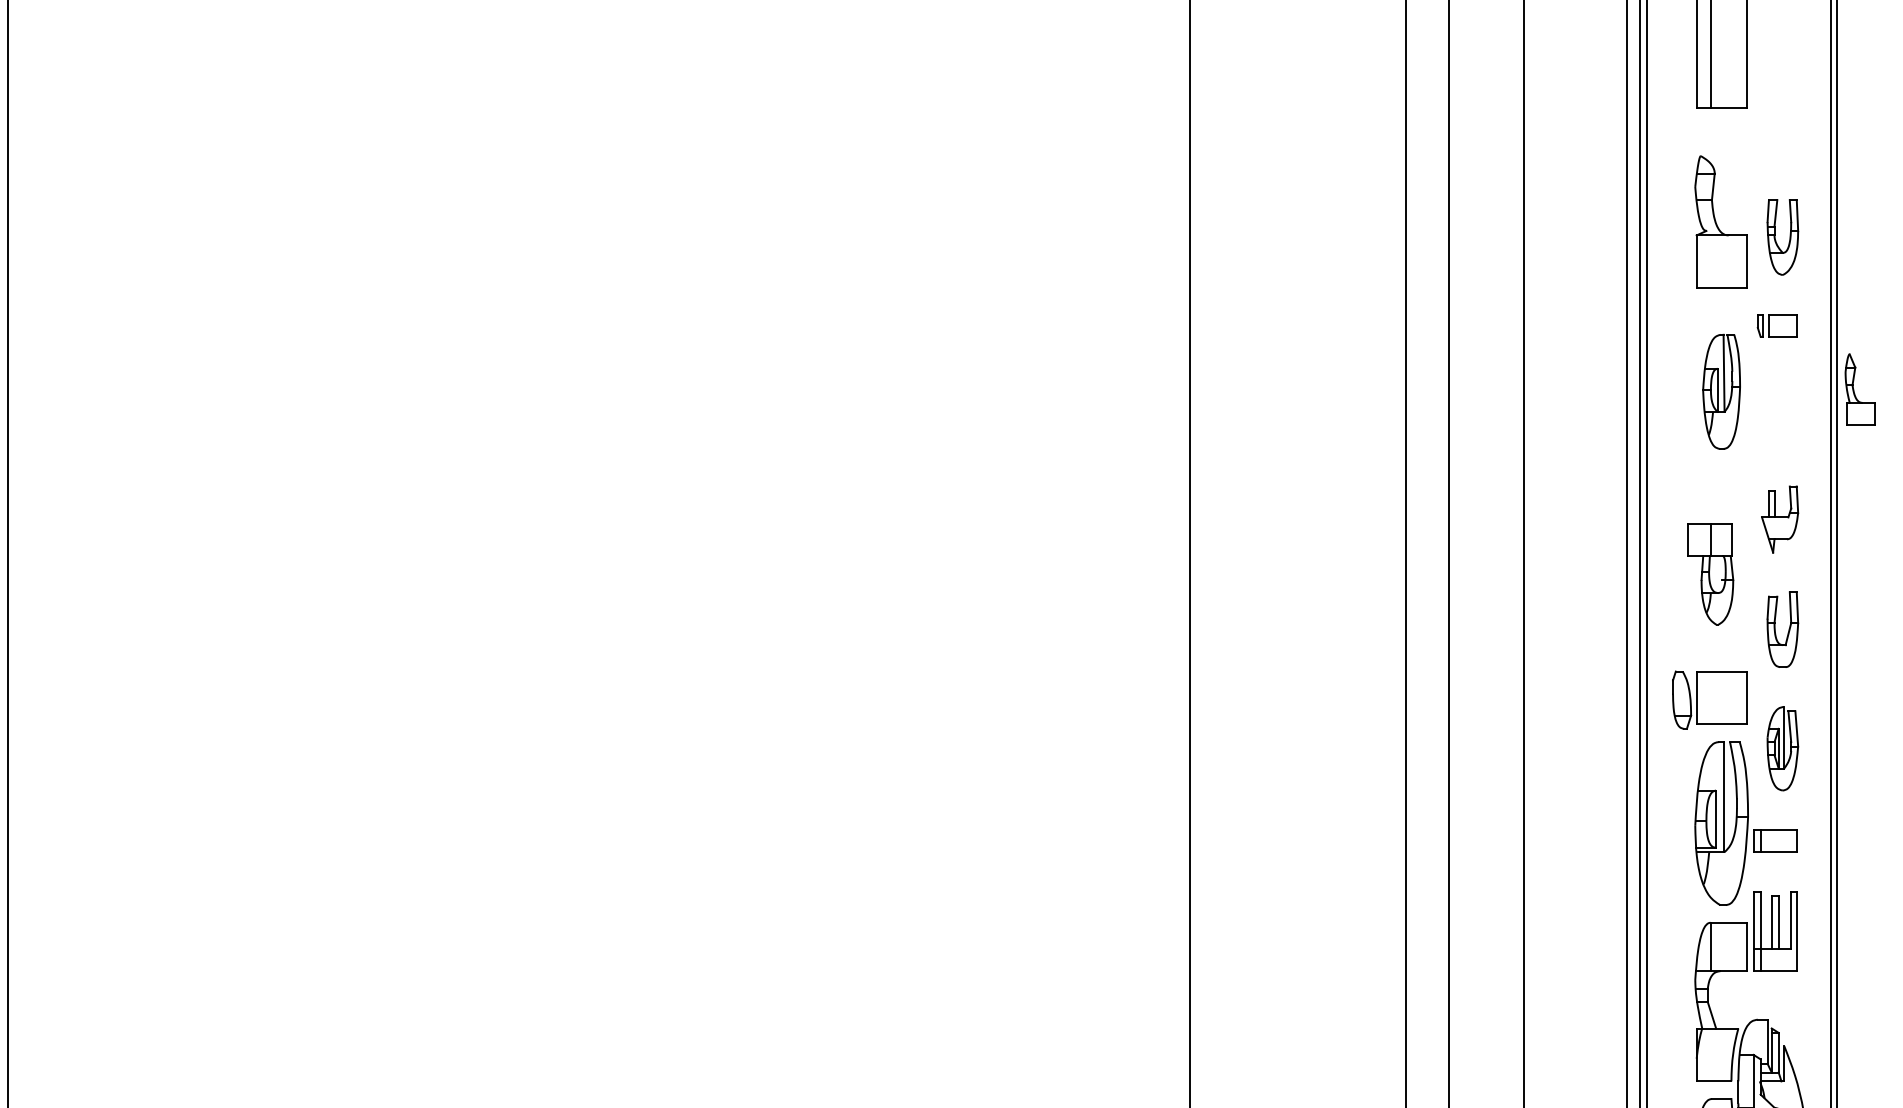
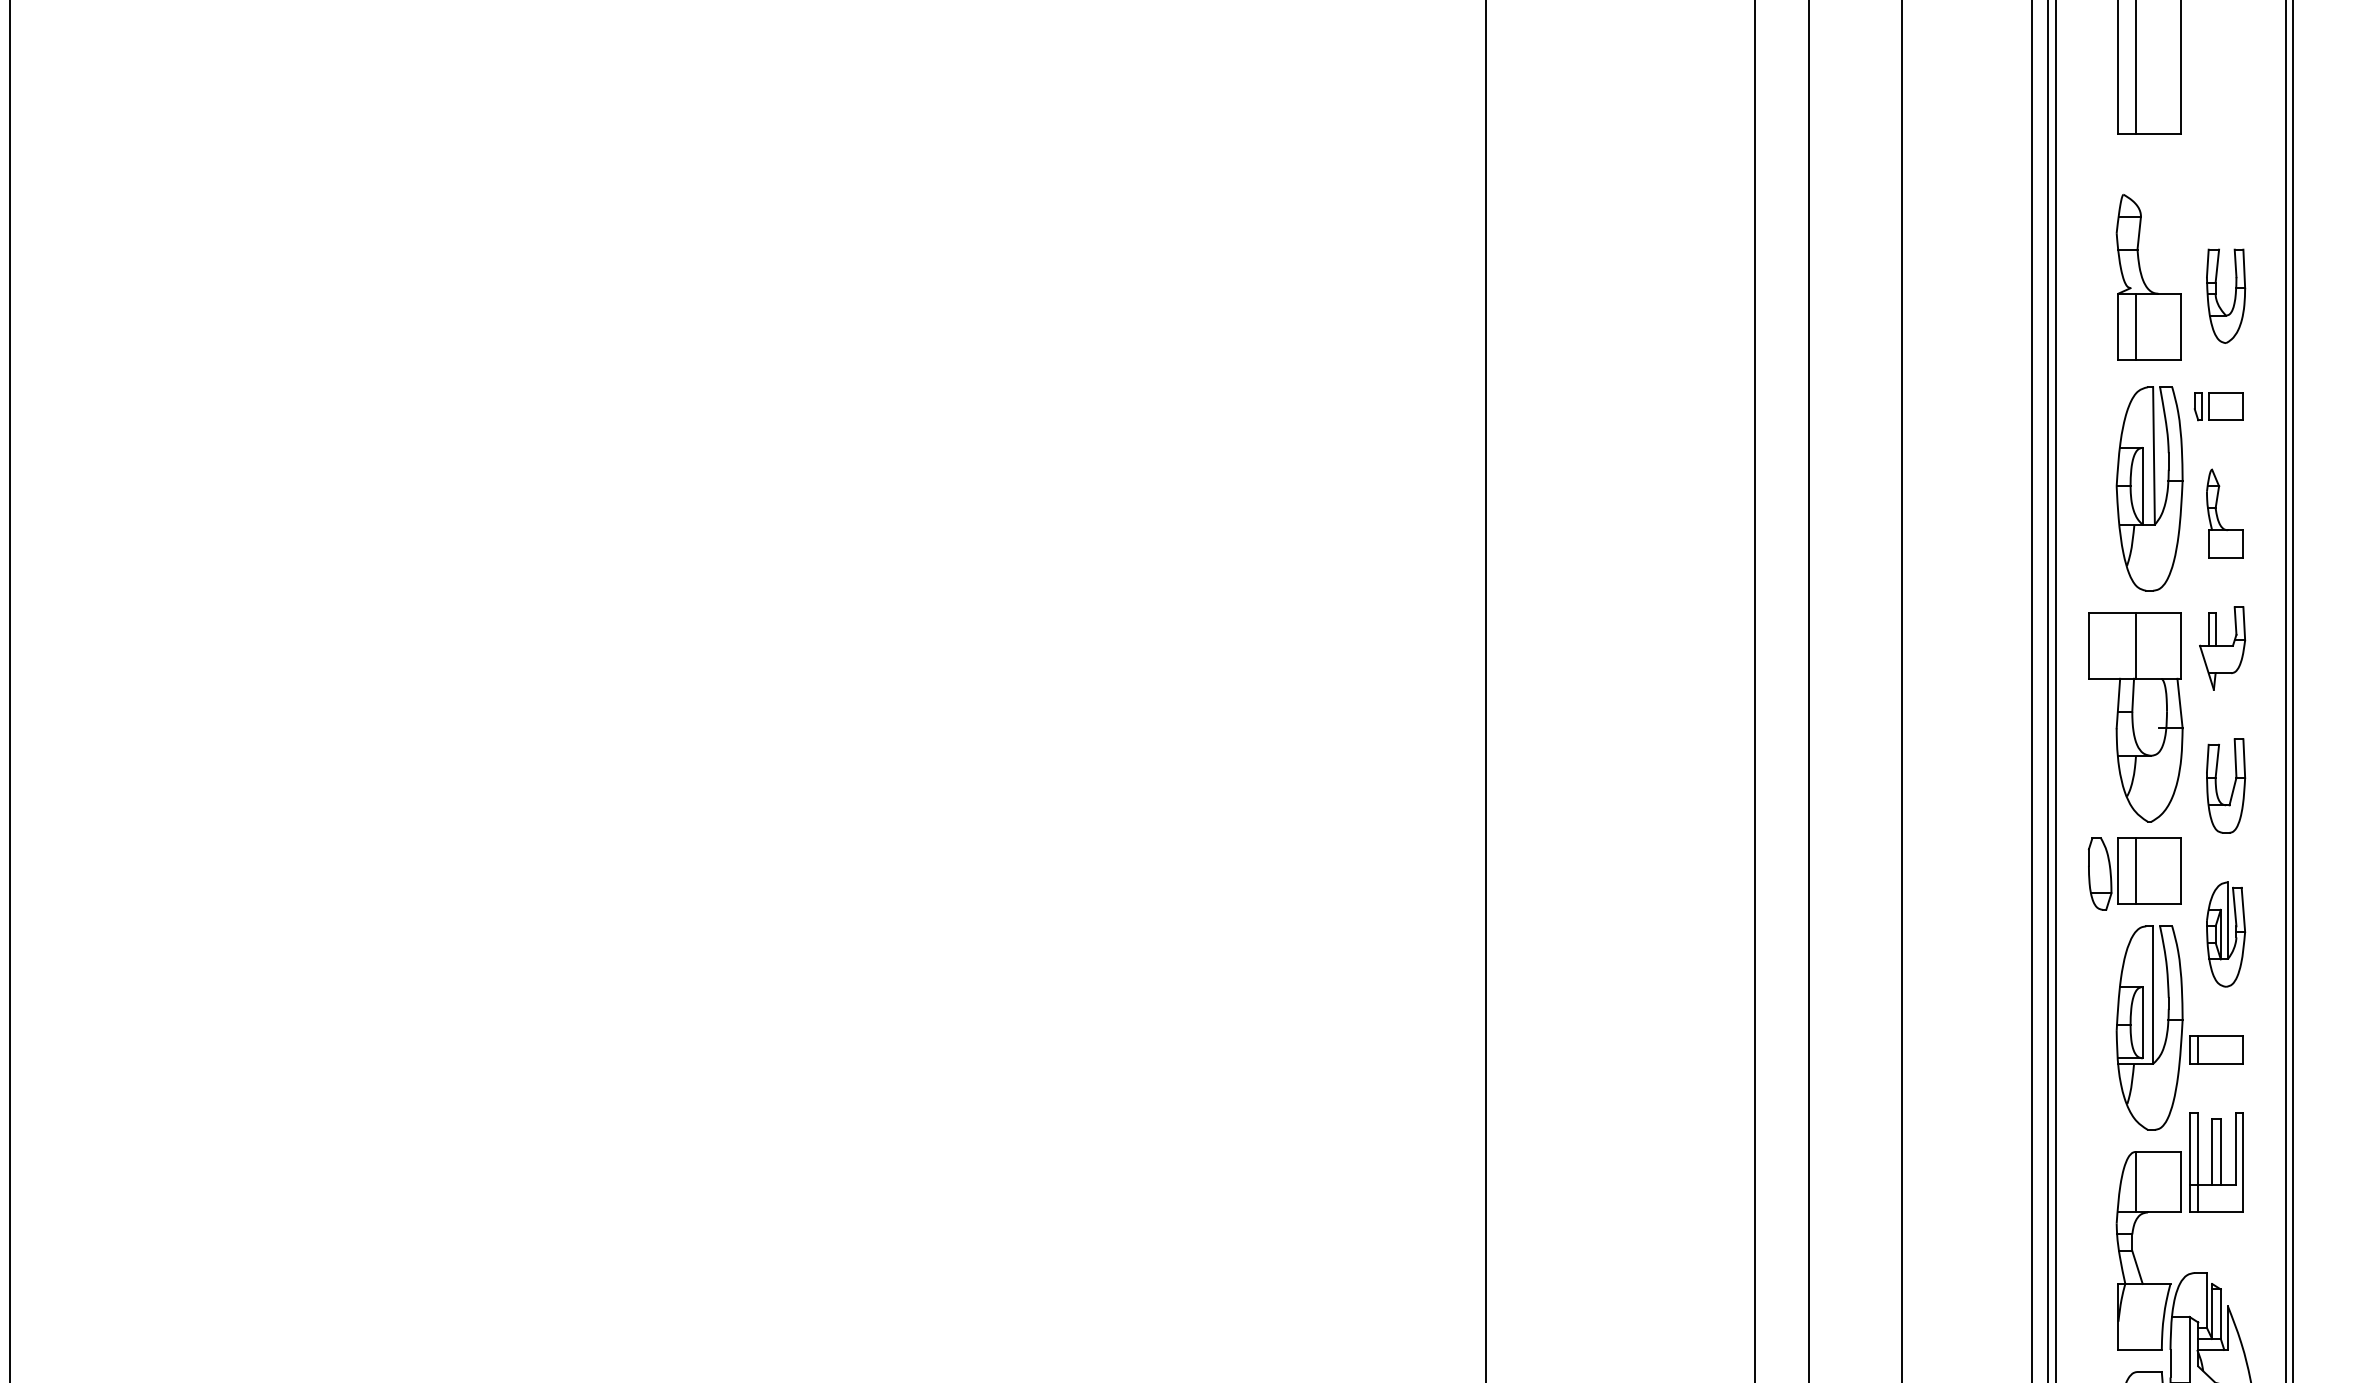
line: (1710, 261) -> (2135, 326), added
part: (1859, 389) -> (2224, 513), moved
part: (1721, 391) -> (2149, 488), size x1.43
part: (1710, 574) -> (2135, 717), size x1.67
line: (1710, 697) -> (2135, 870), added

